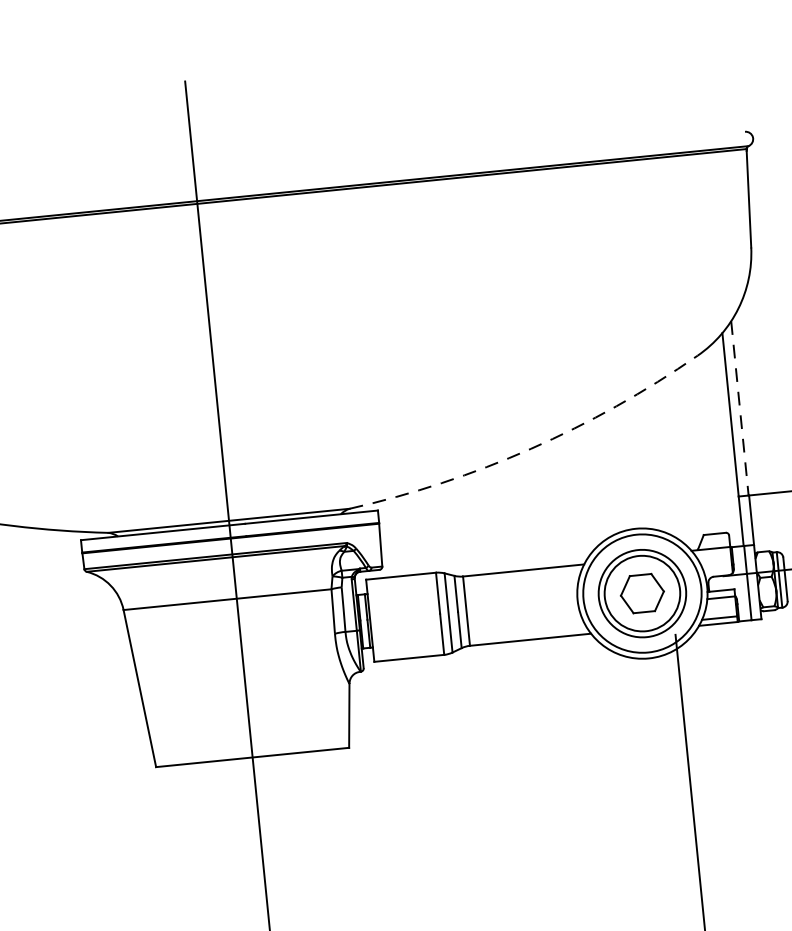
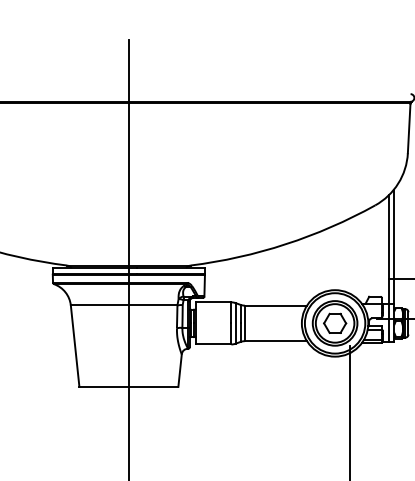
line: (739, 408) -> (393, 234), dashed -> solid
arc: (530, 449) -> (285, 244), dashed -> solid

